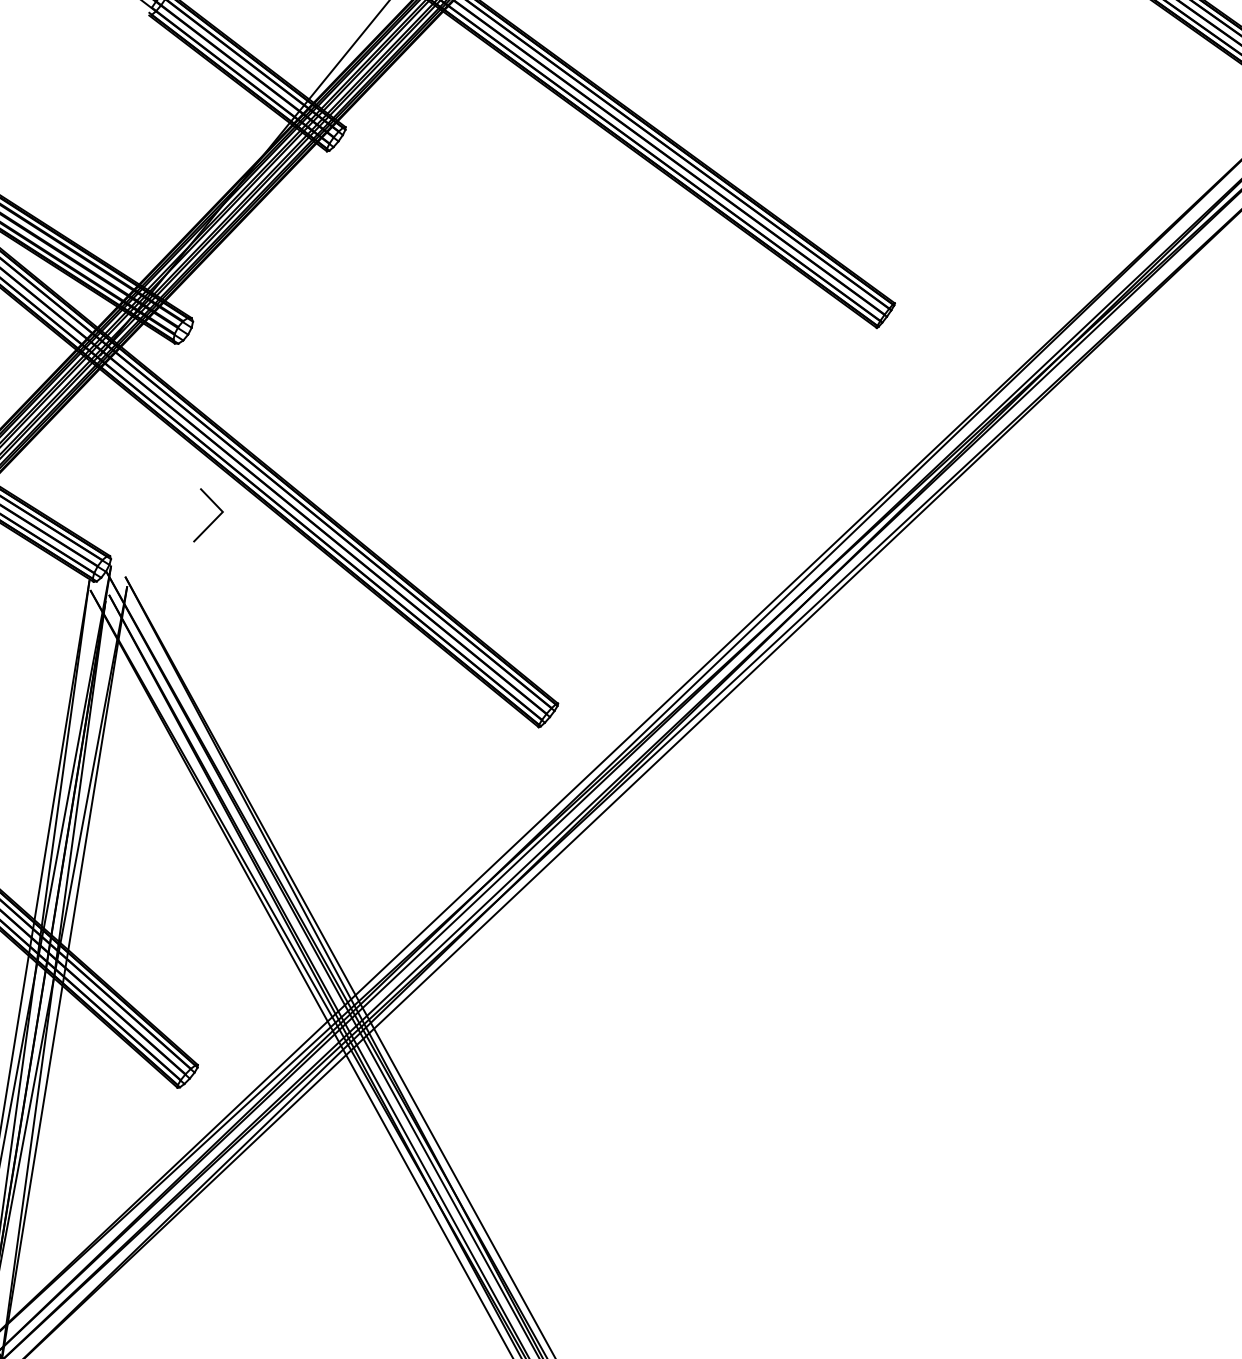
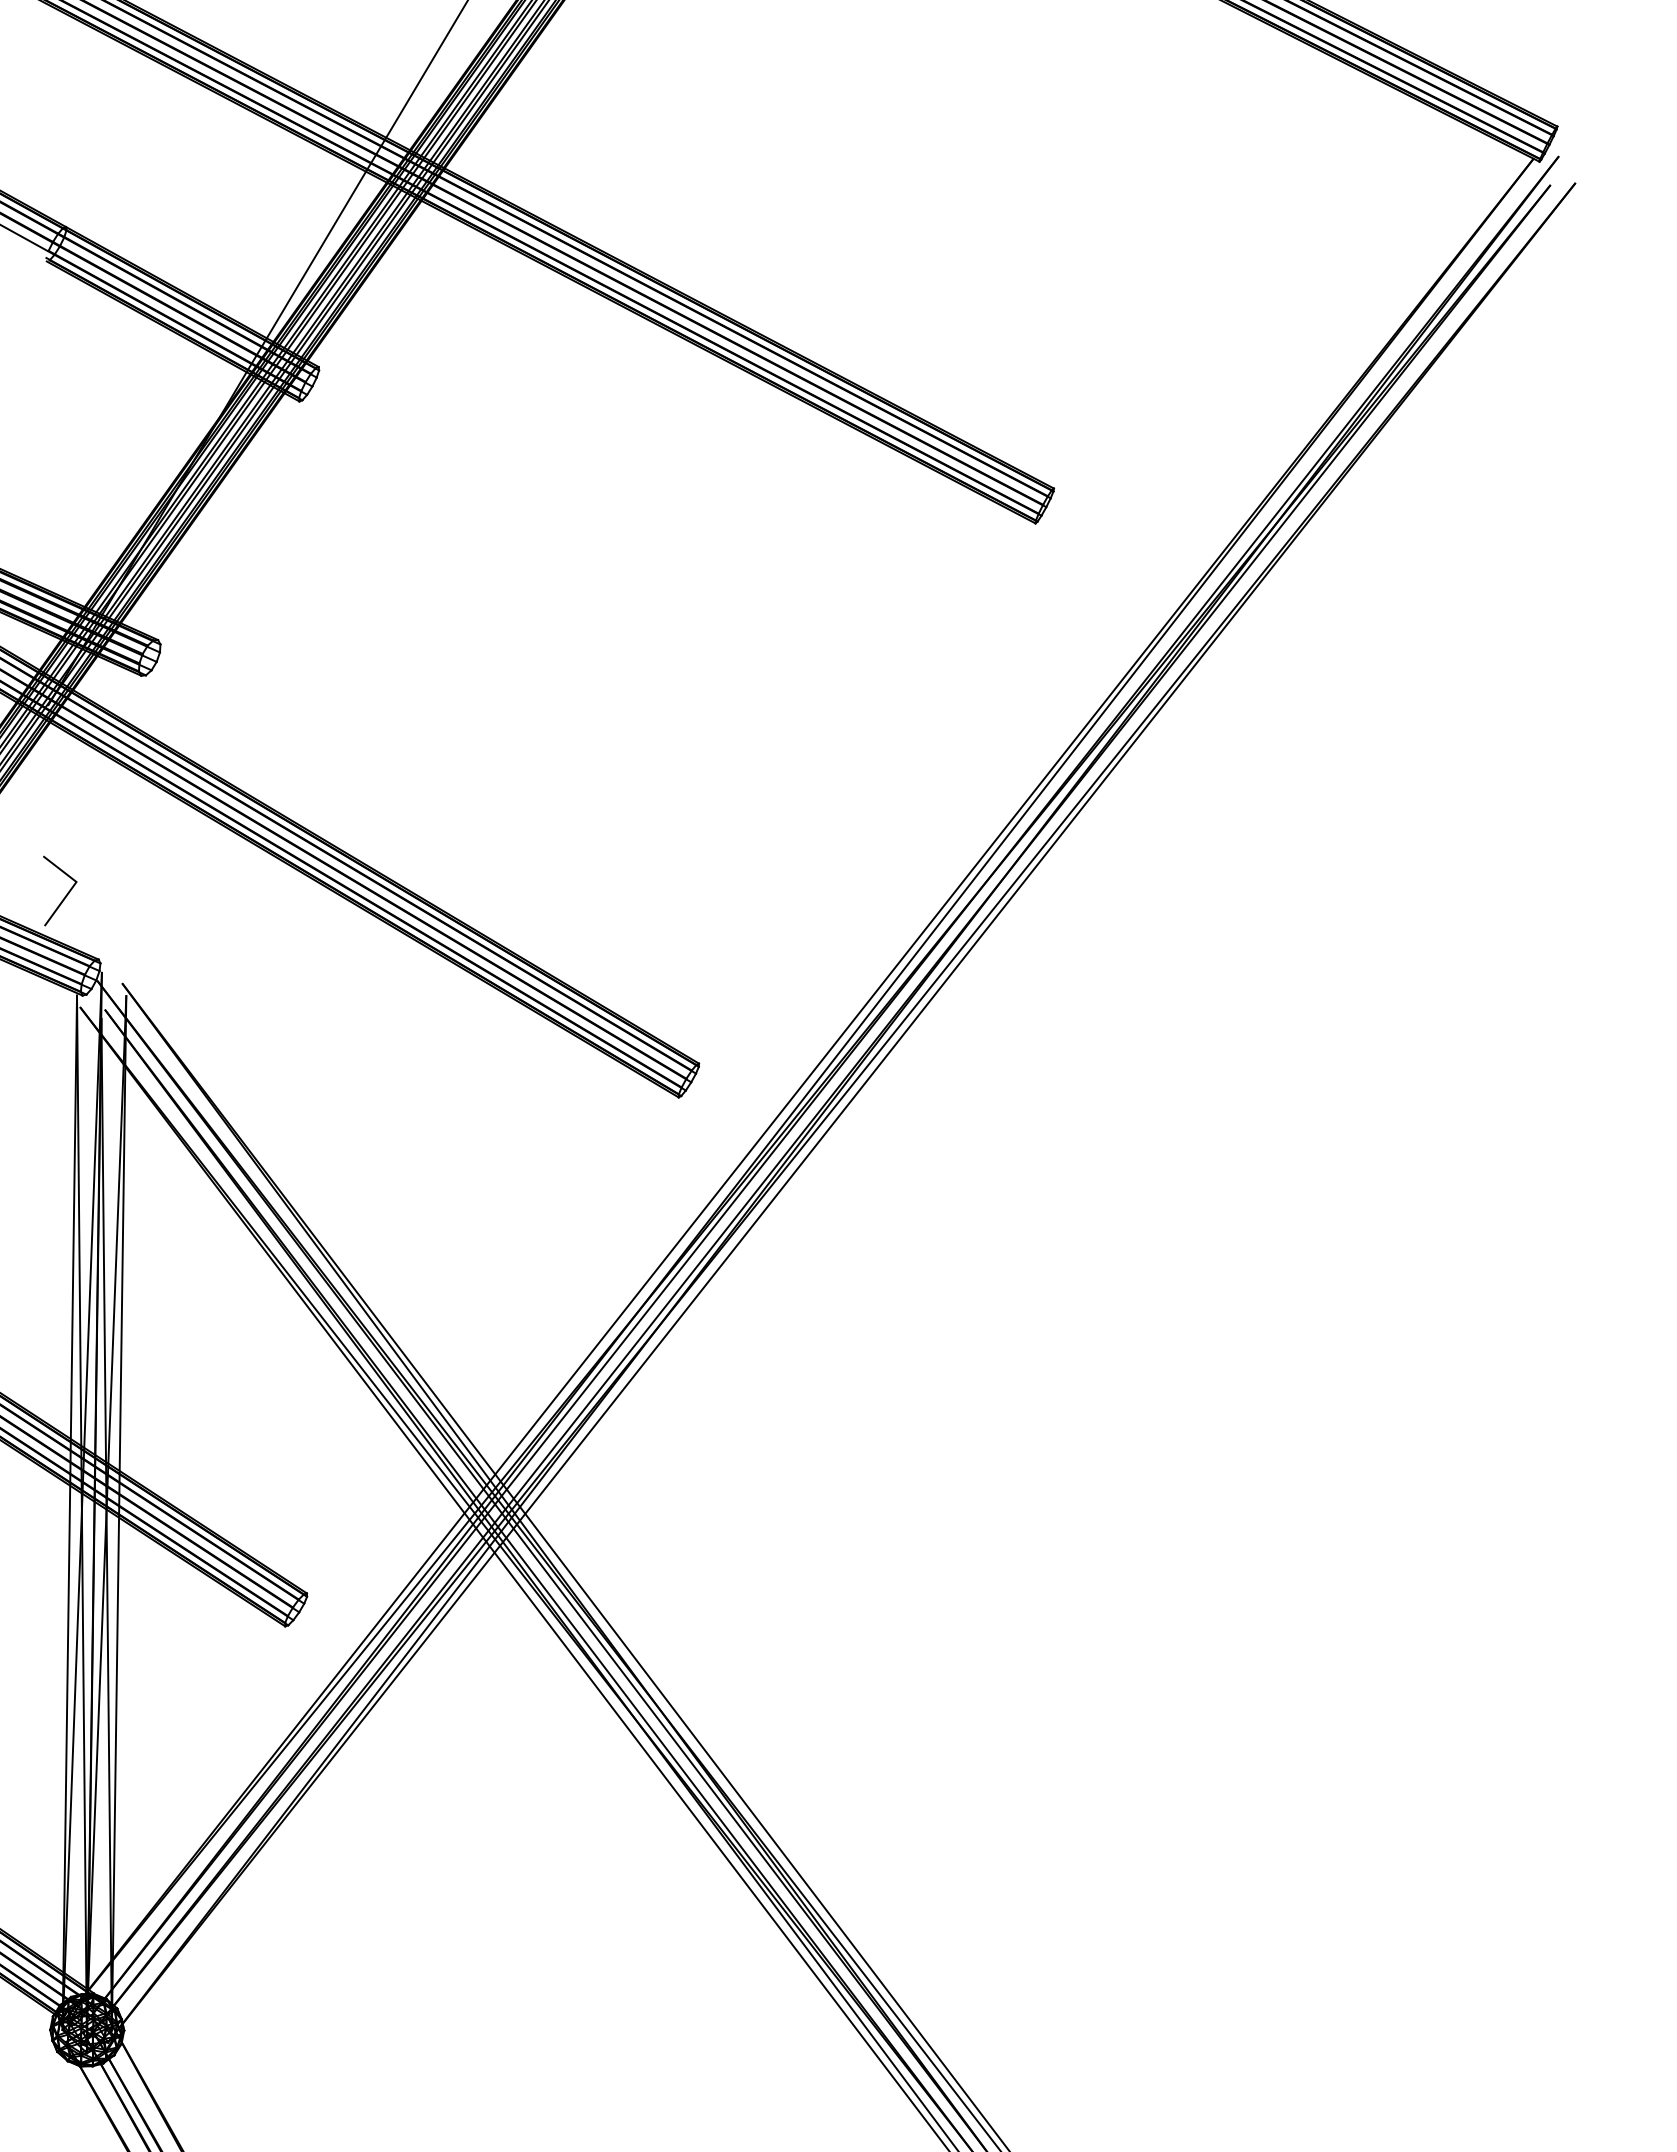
line: (212, 521) -> (65, 895), moved

